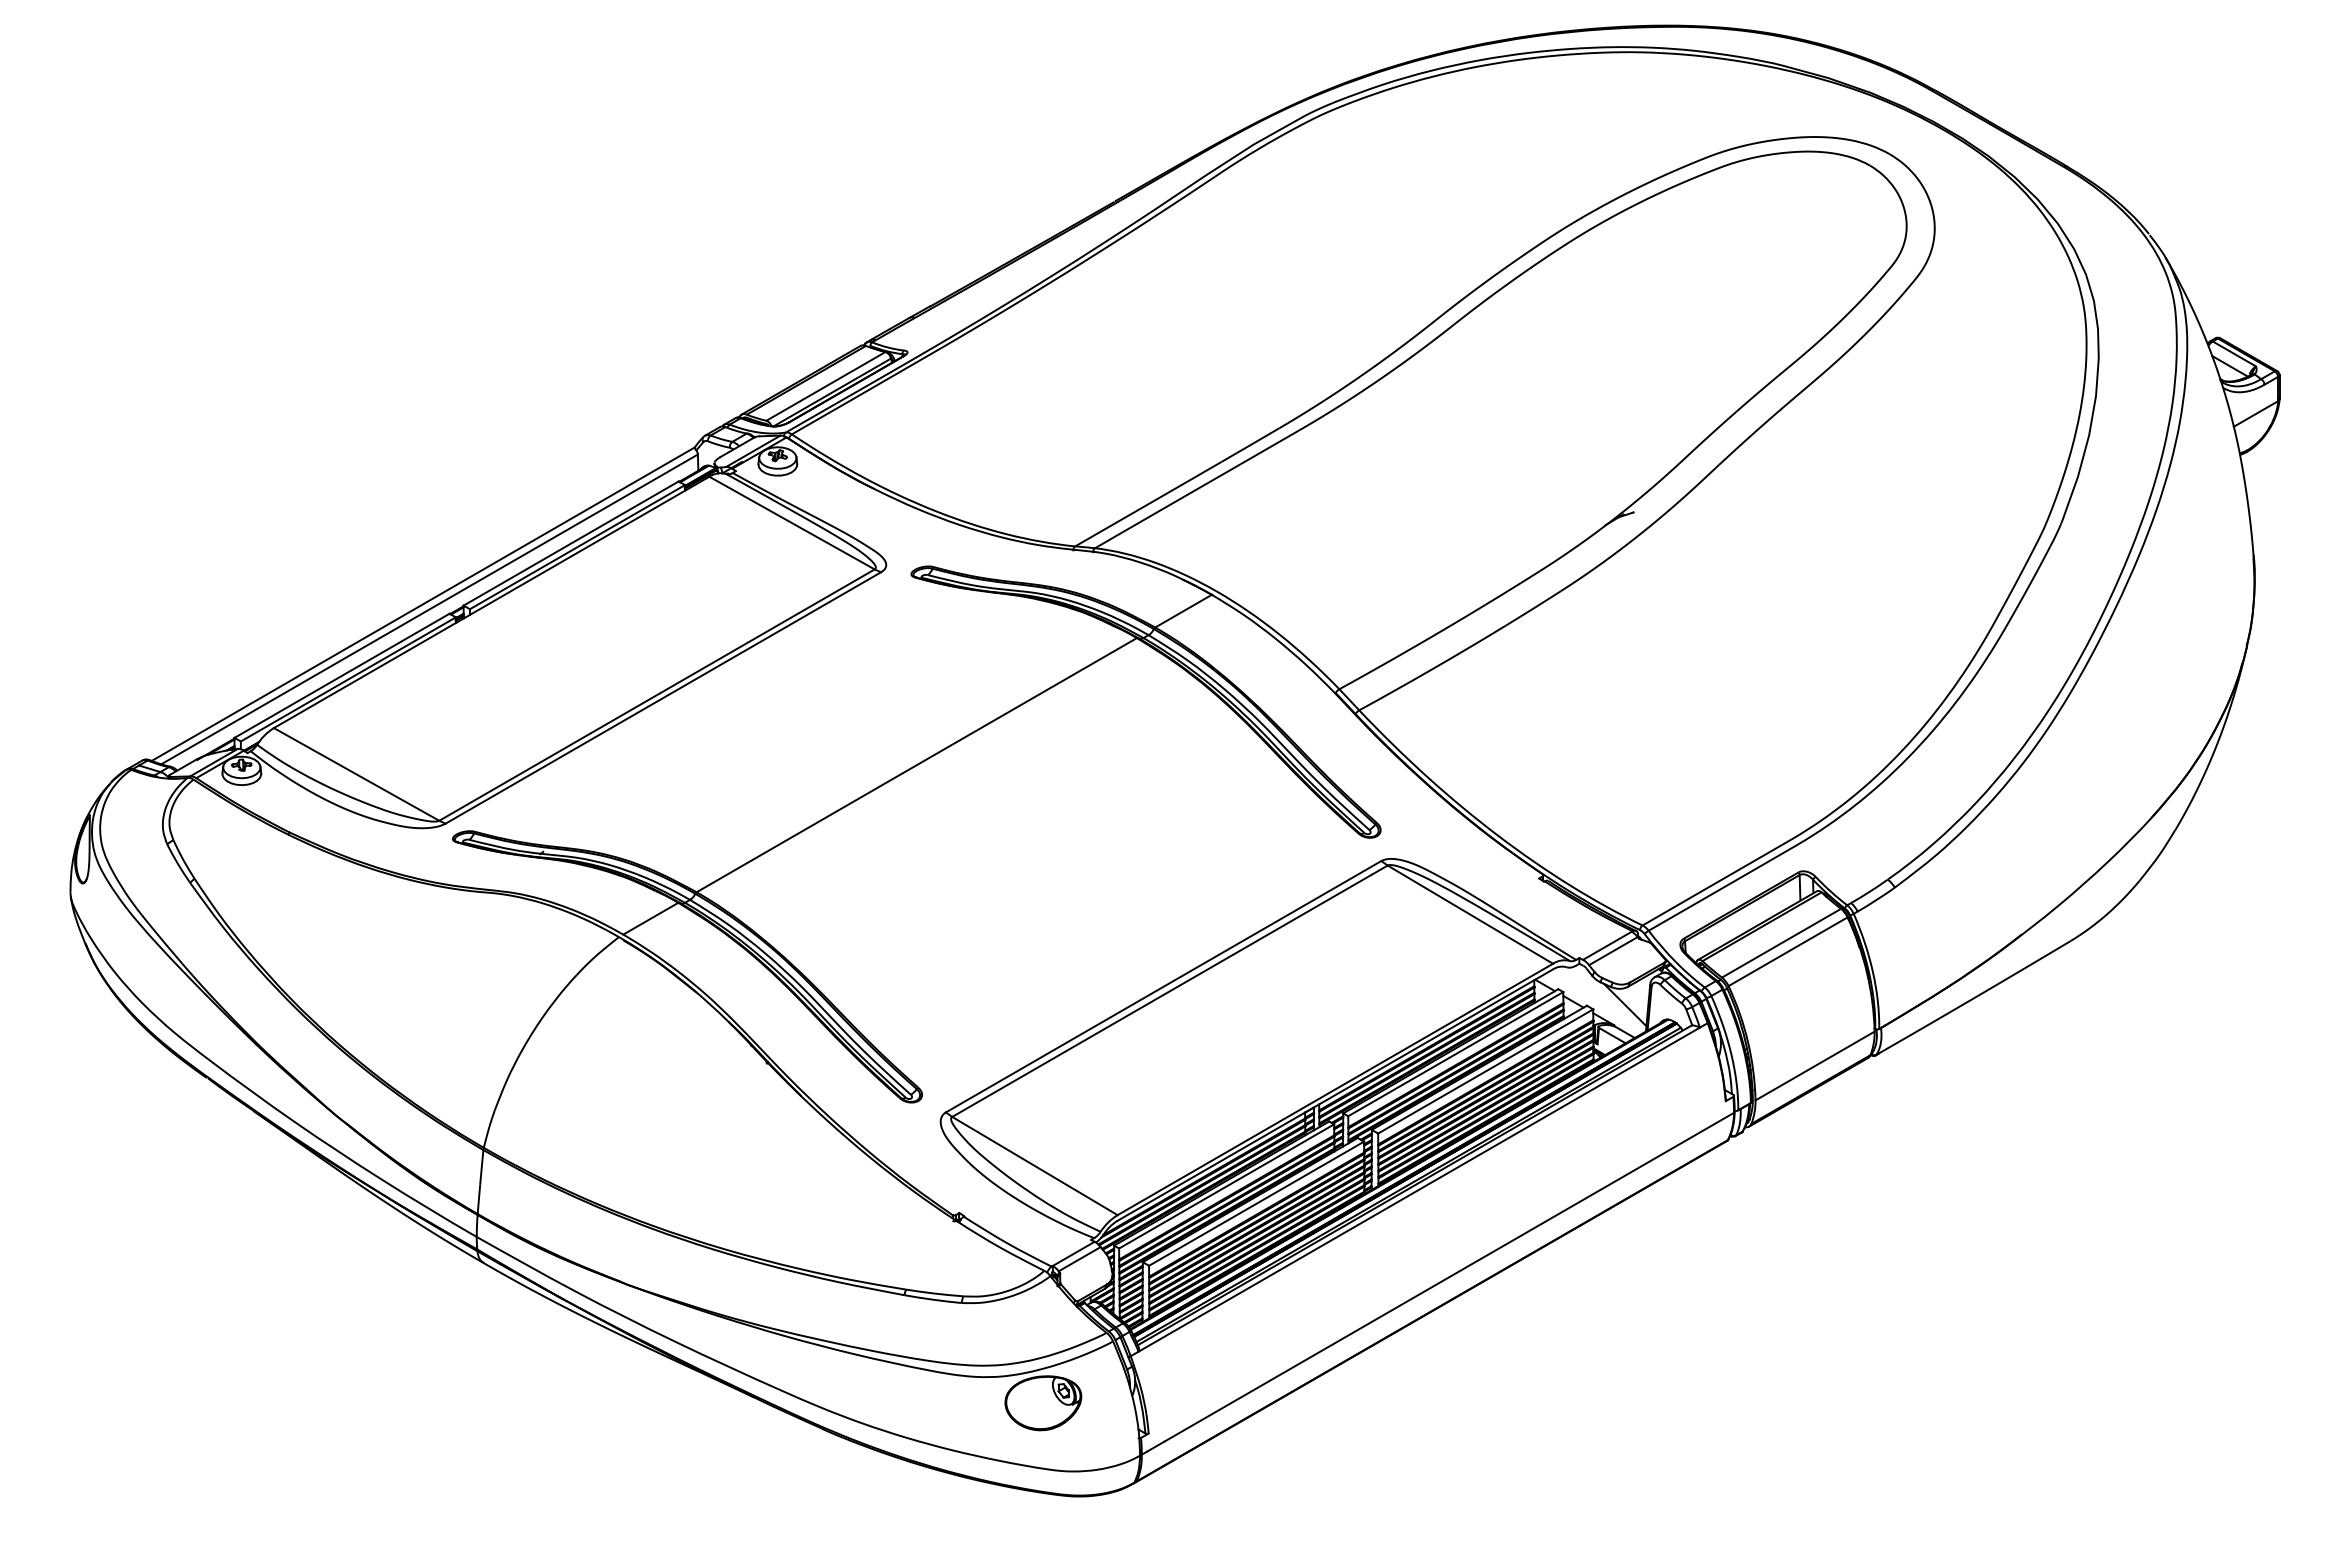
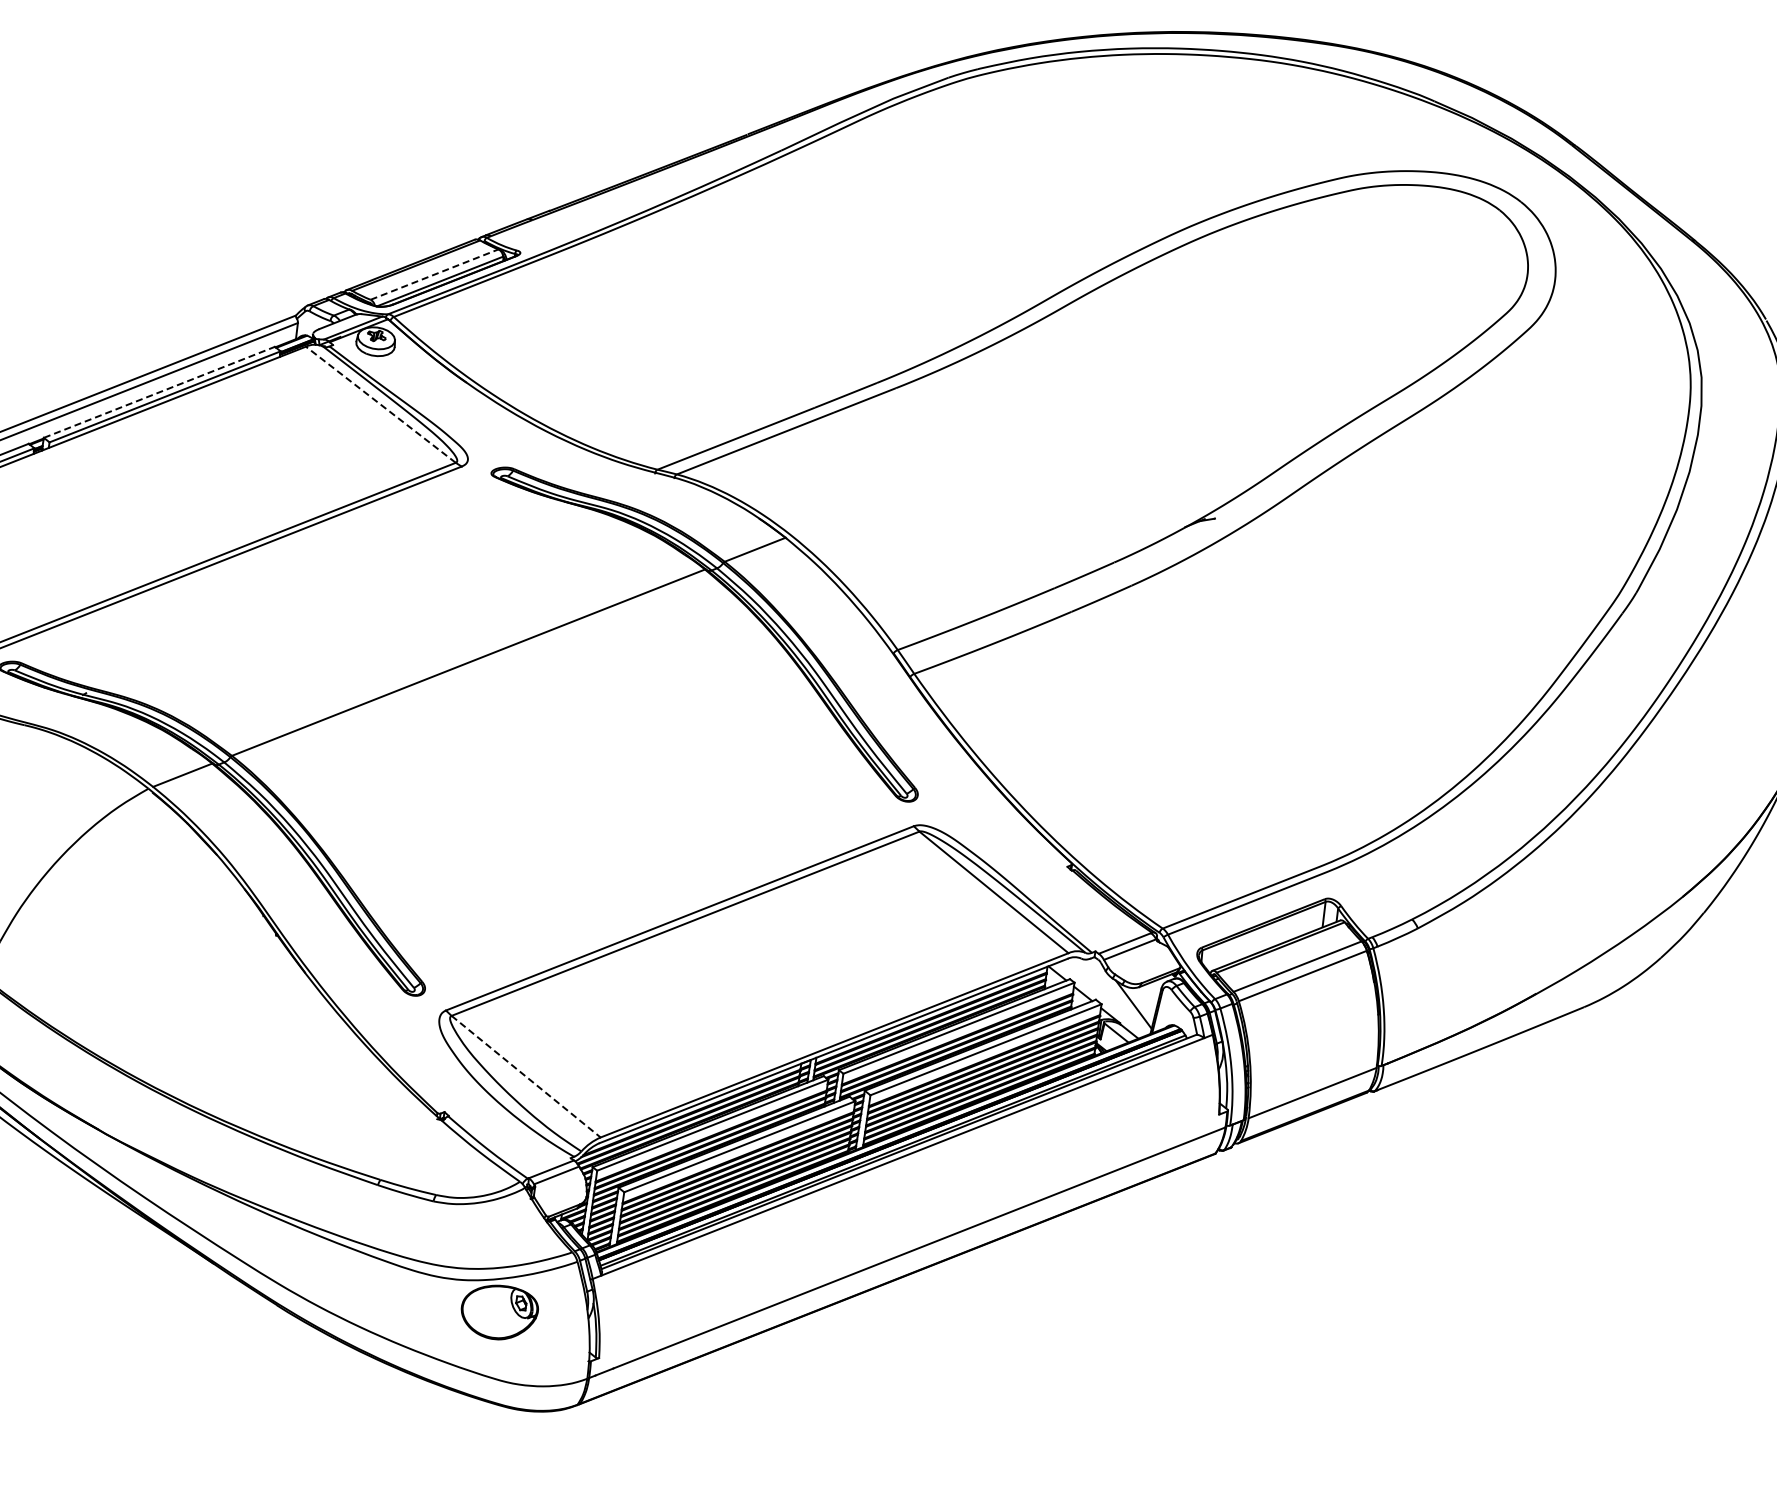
line: (825, 386) -> (434, 274), solid -> dashed
line: (792, 523) -> (381, 405), solid -> dashed
line: (571, 543) -> (159, 392), solid -> dashed
line: (1035, 1166) -> (526, 1077), solid -> dashed

